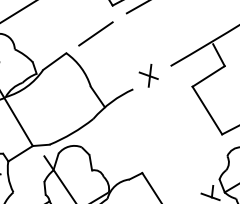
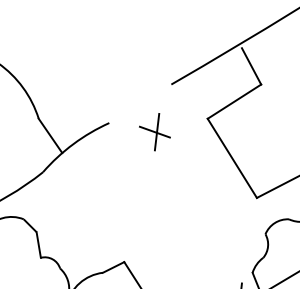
line: (95, 33) -> (46, 30), removed
part: (148, 75) -> (154, 131), moved

